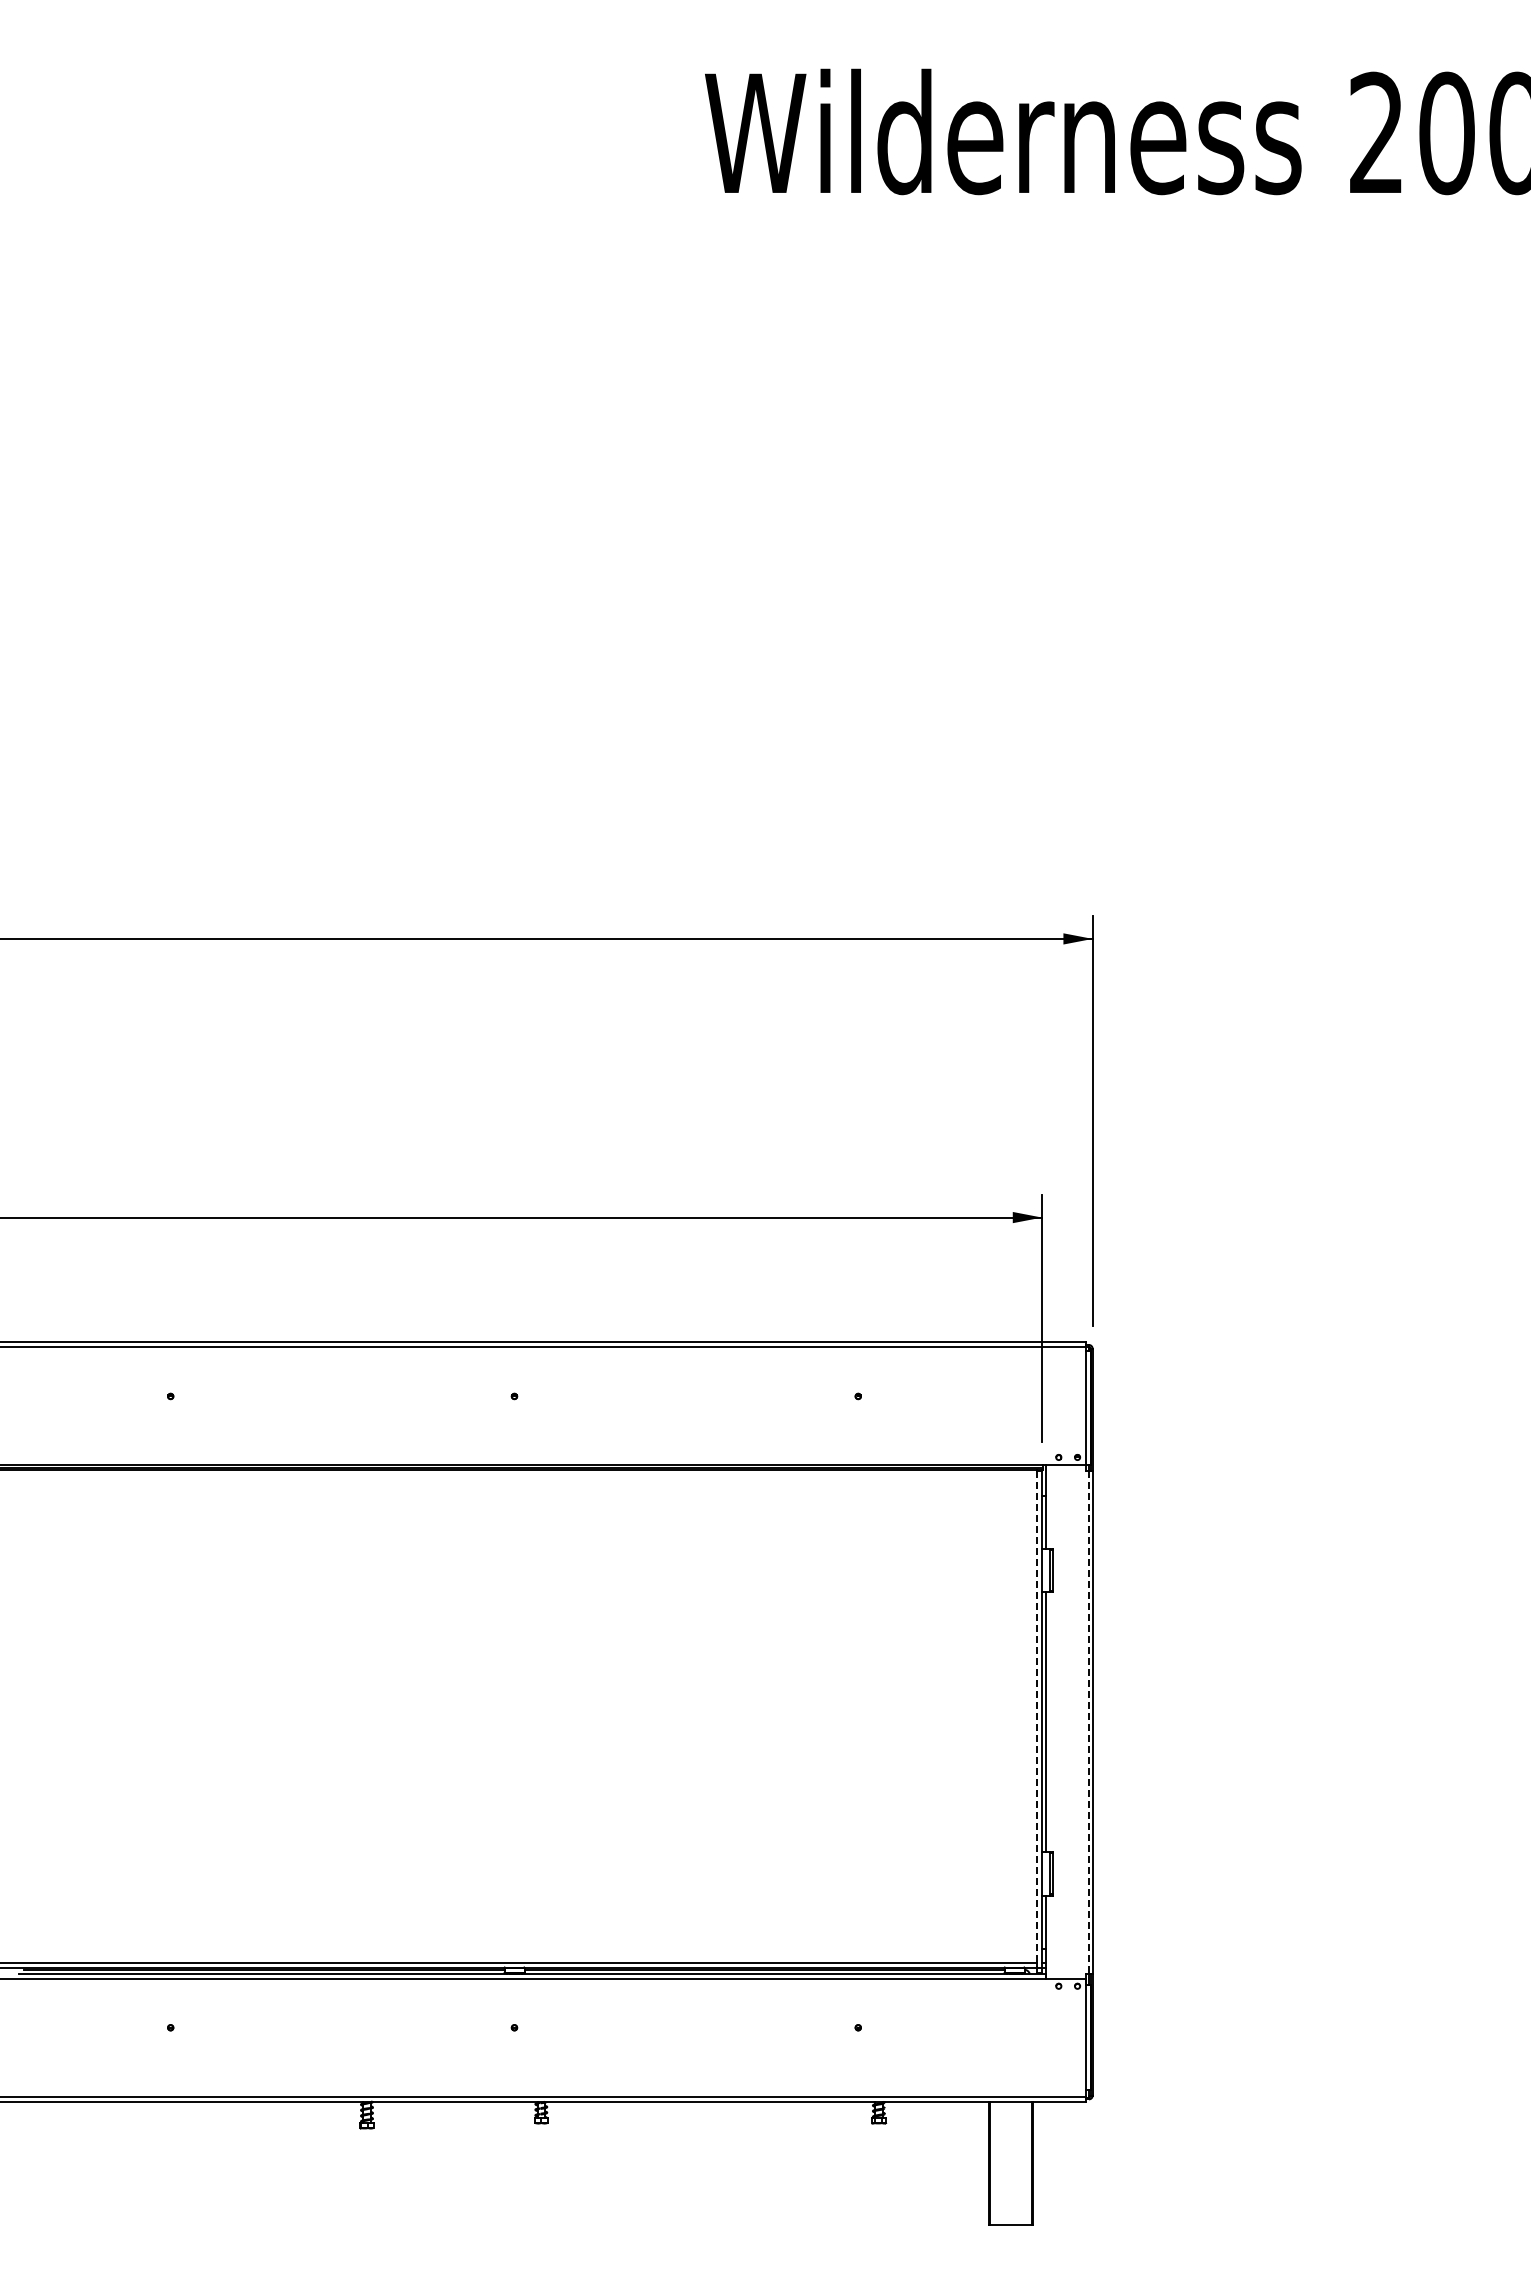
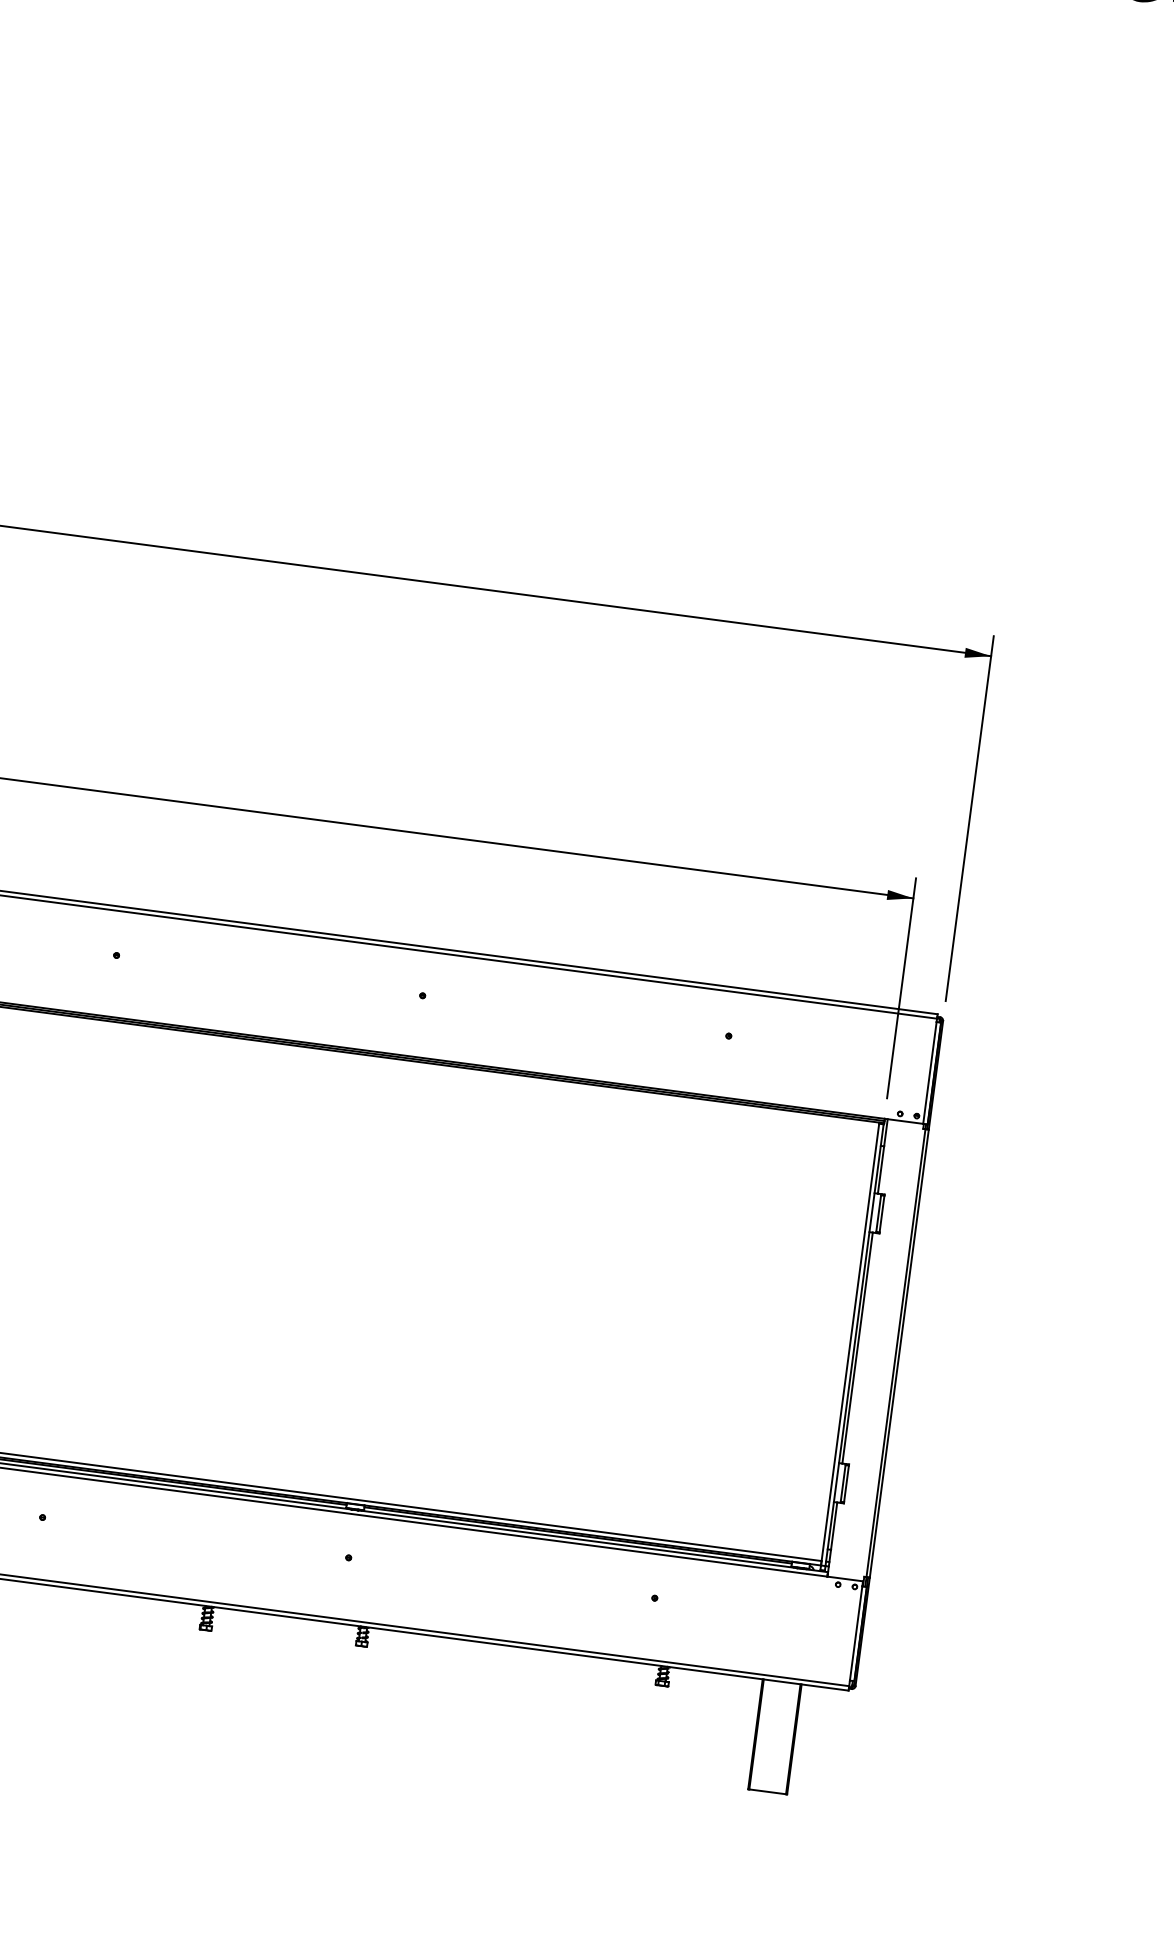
line: (1037, 1719) -> (850, 1344), dashed -> solid
line: (1088, 1722) -> (895, 1353), dashed -> solid

